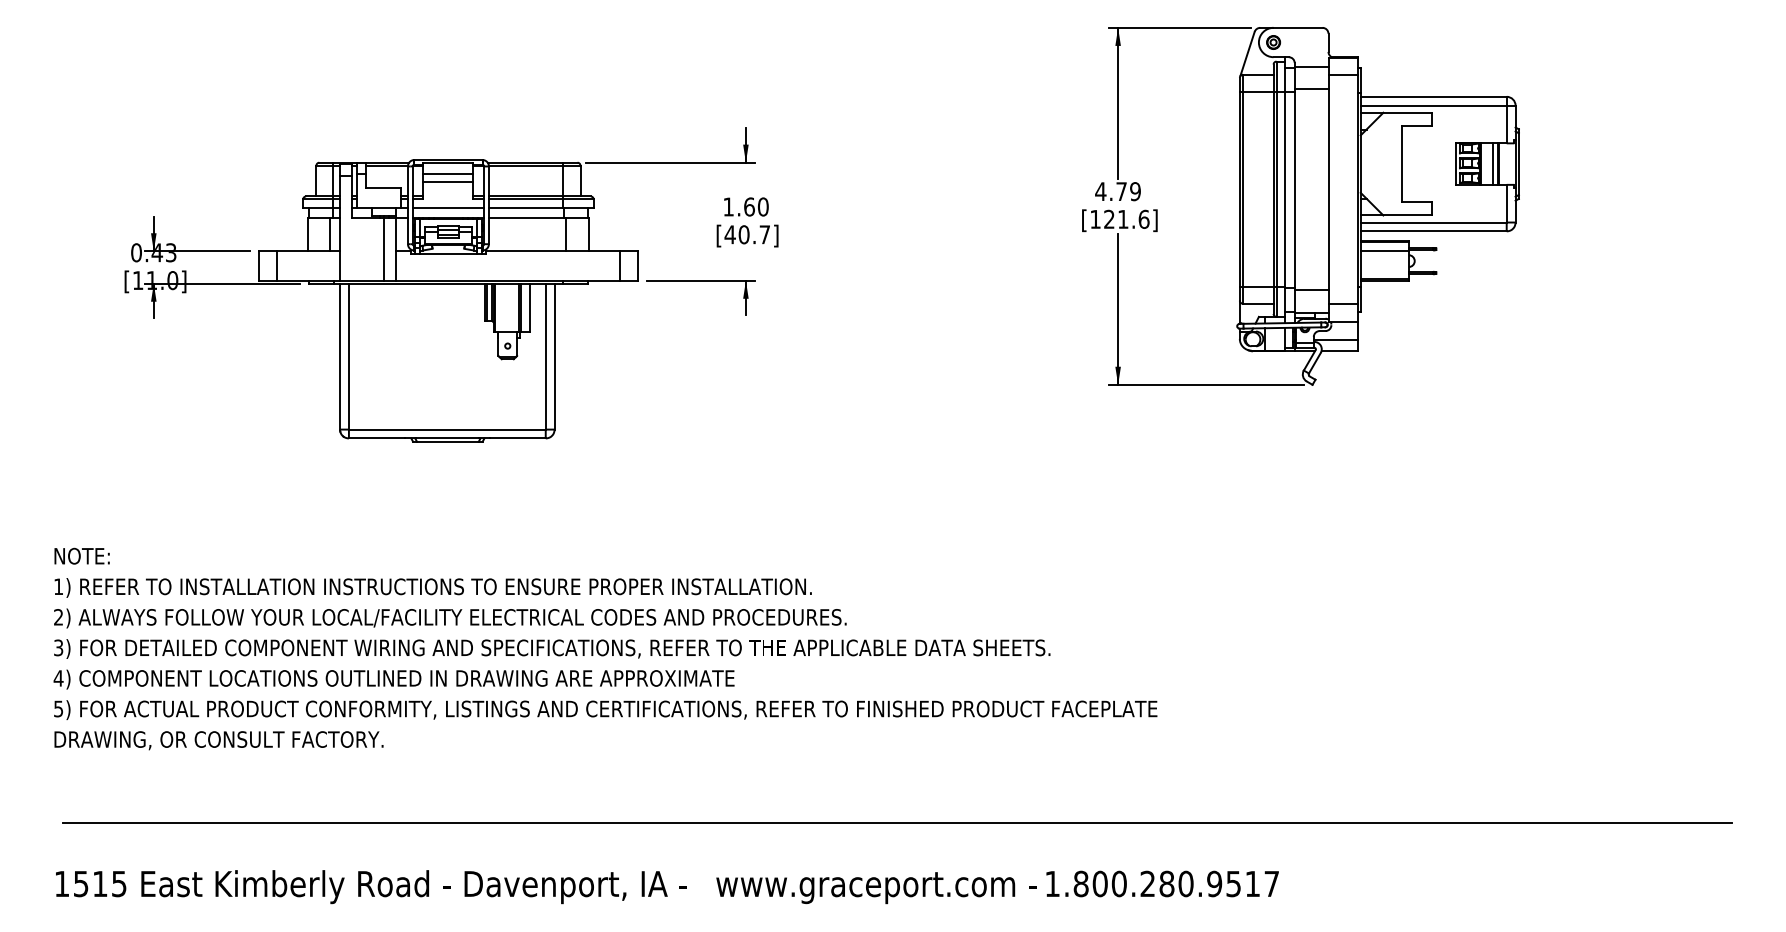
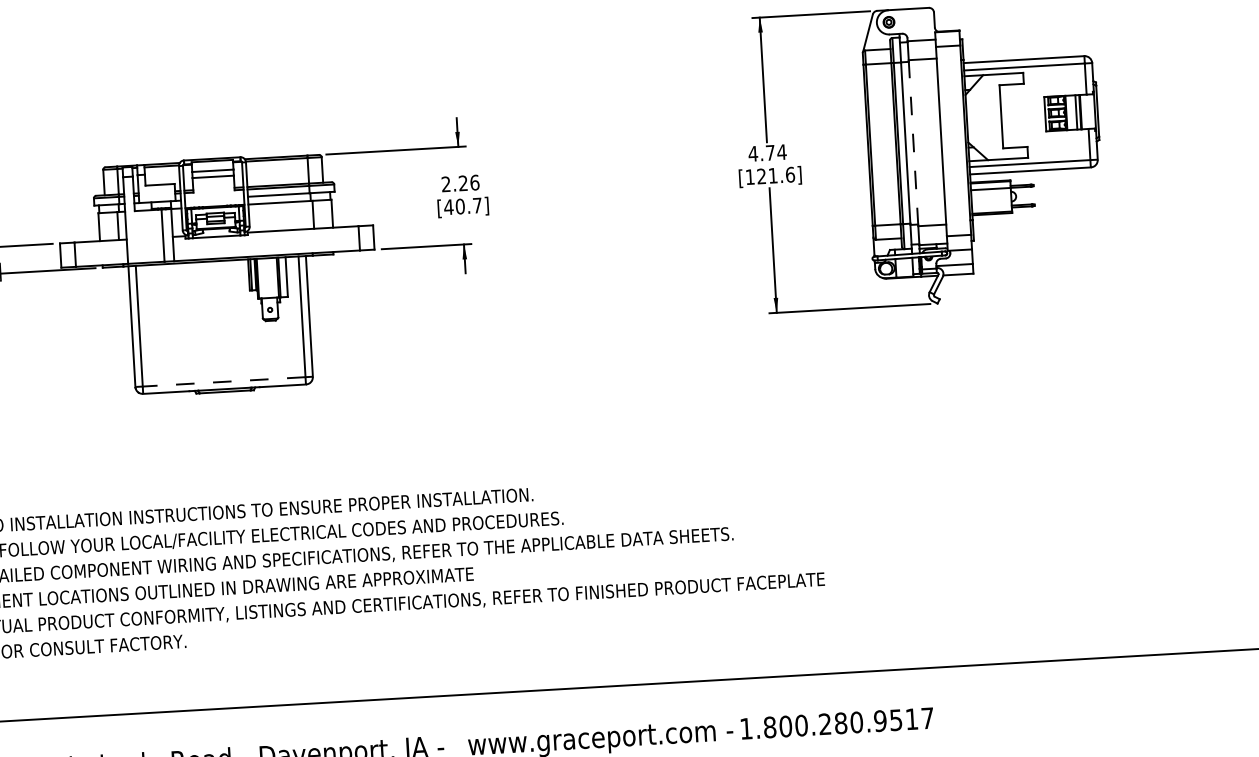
line: (1294, 189) -> (913, 142), solid -> dashed
text: (1135, 191) -> (781, 152), 4.79 -> 4.74
text: (745, 206) -> (460, 183), 1.60 -> 2.26
line: (448, 208) -> (214, 198), removed
line: (446, 429) -> (223, 381), solid -> dashed

